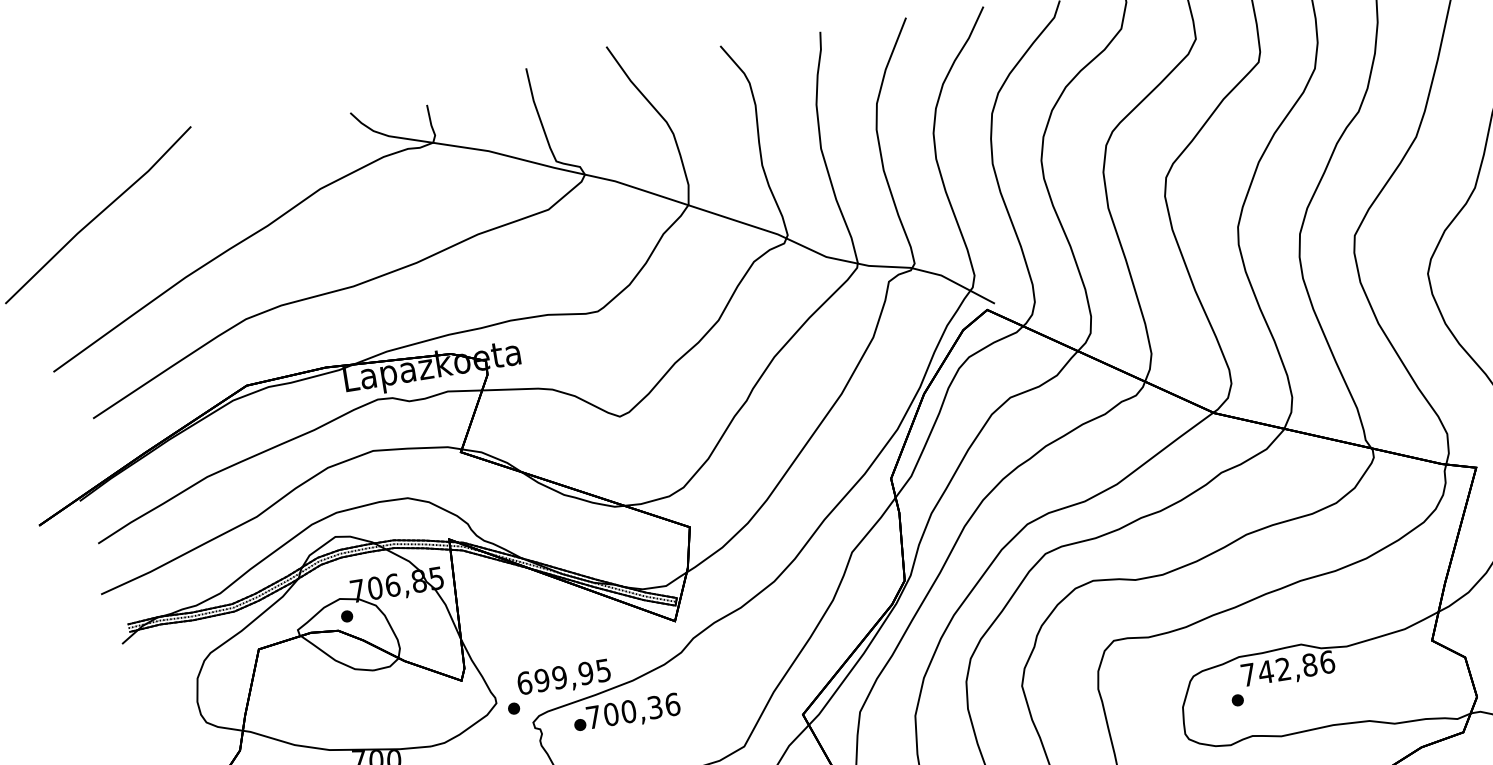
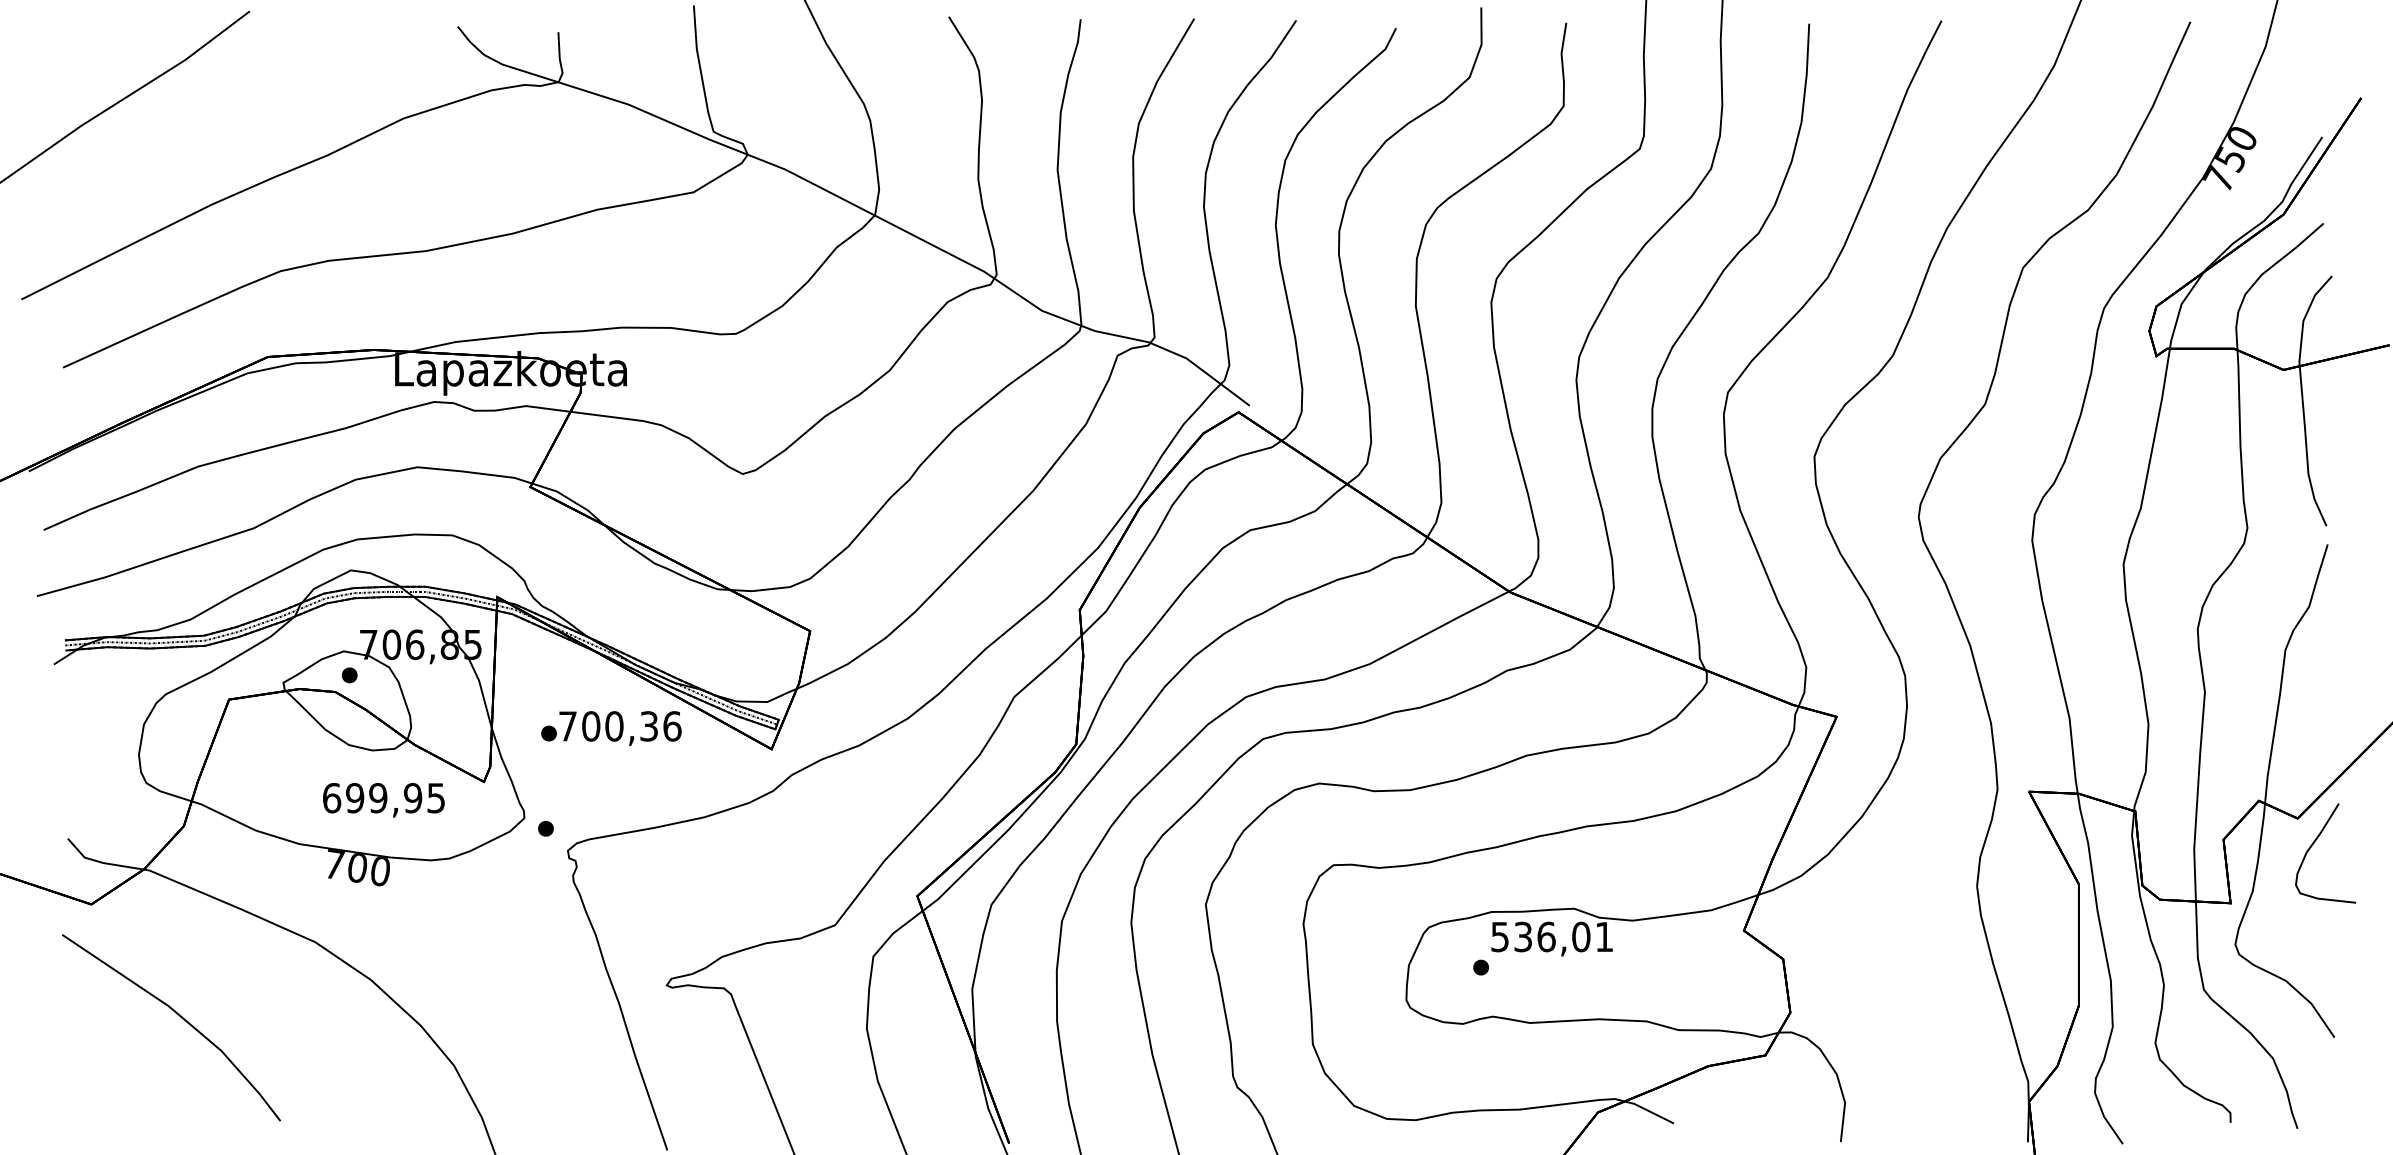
text: (1288, 668) -> (1552, 936), 742,86 -> 536,01
text: (563, 678) -> (383, 800), moved
text: (626, 713) -> (611, 728), moved

